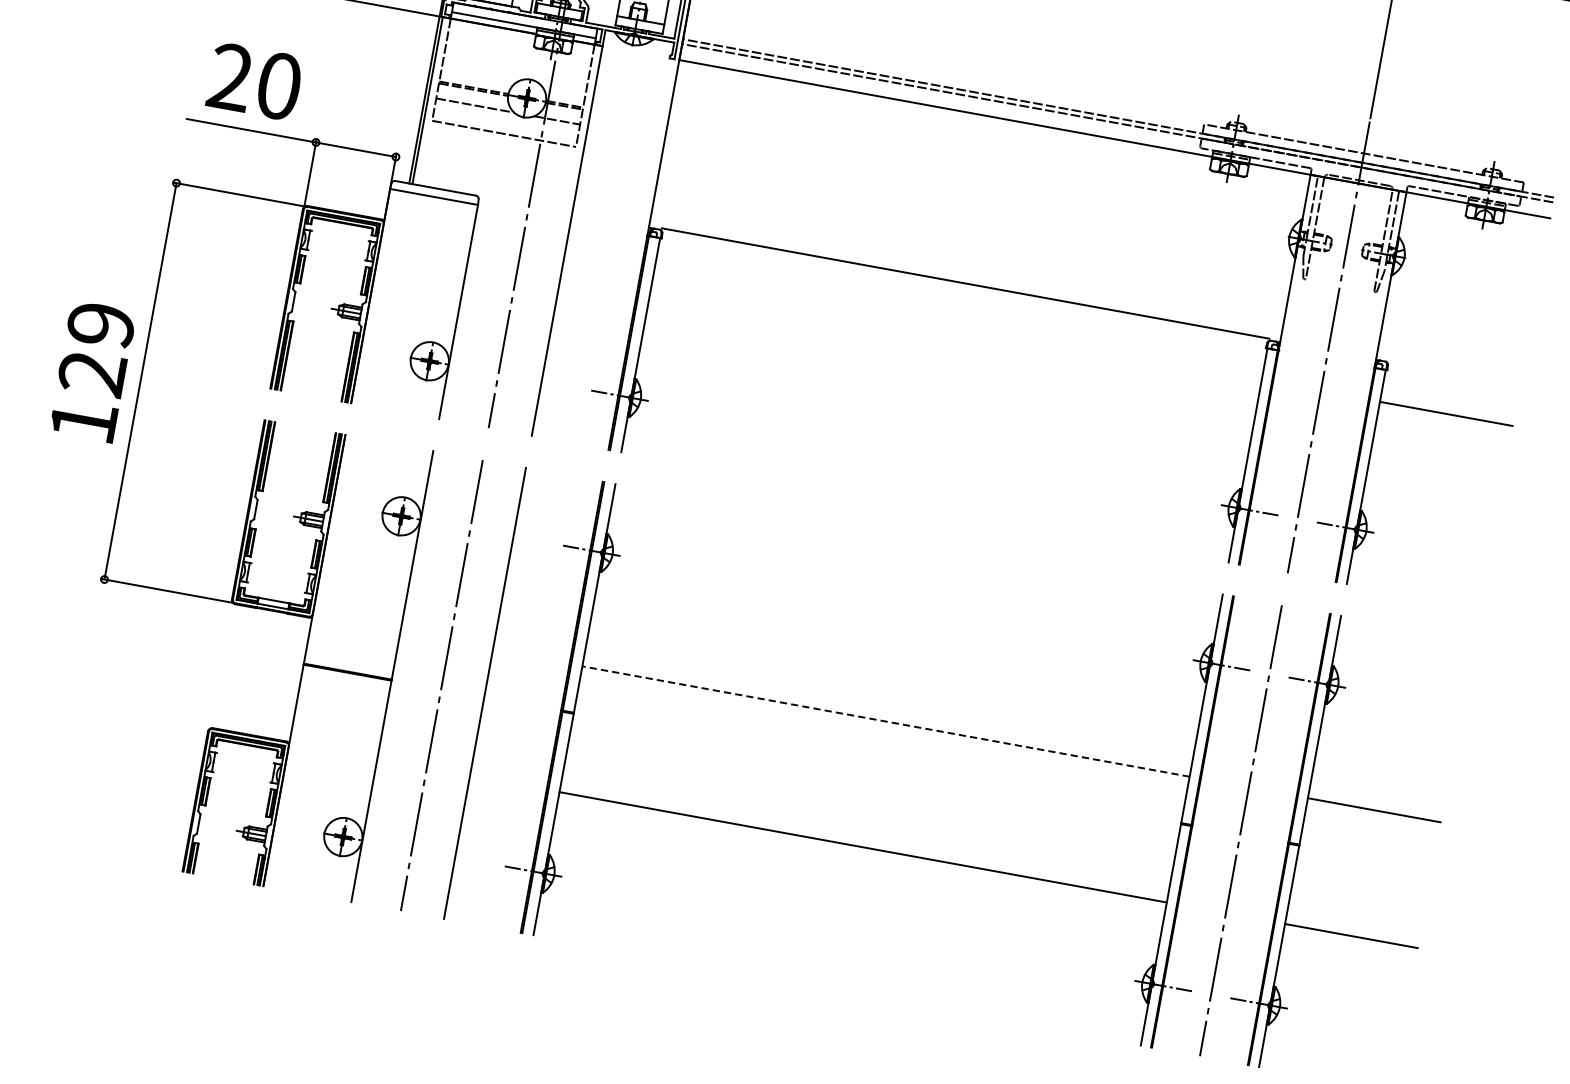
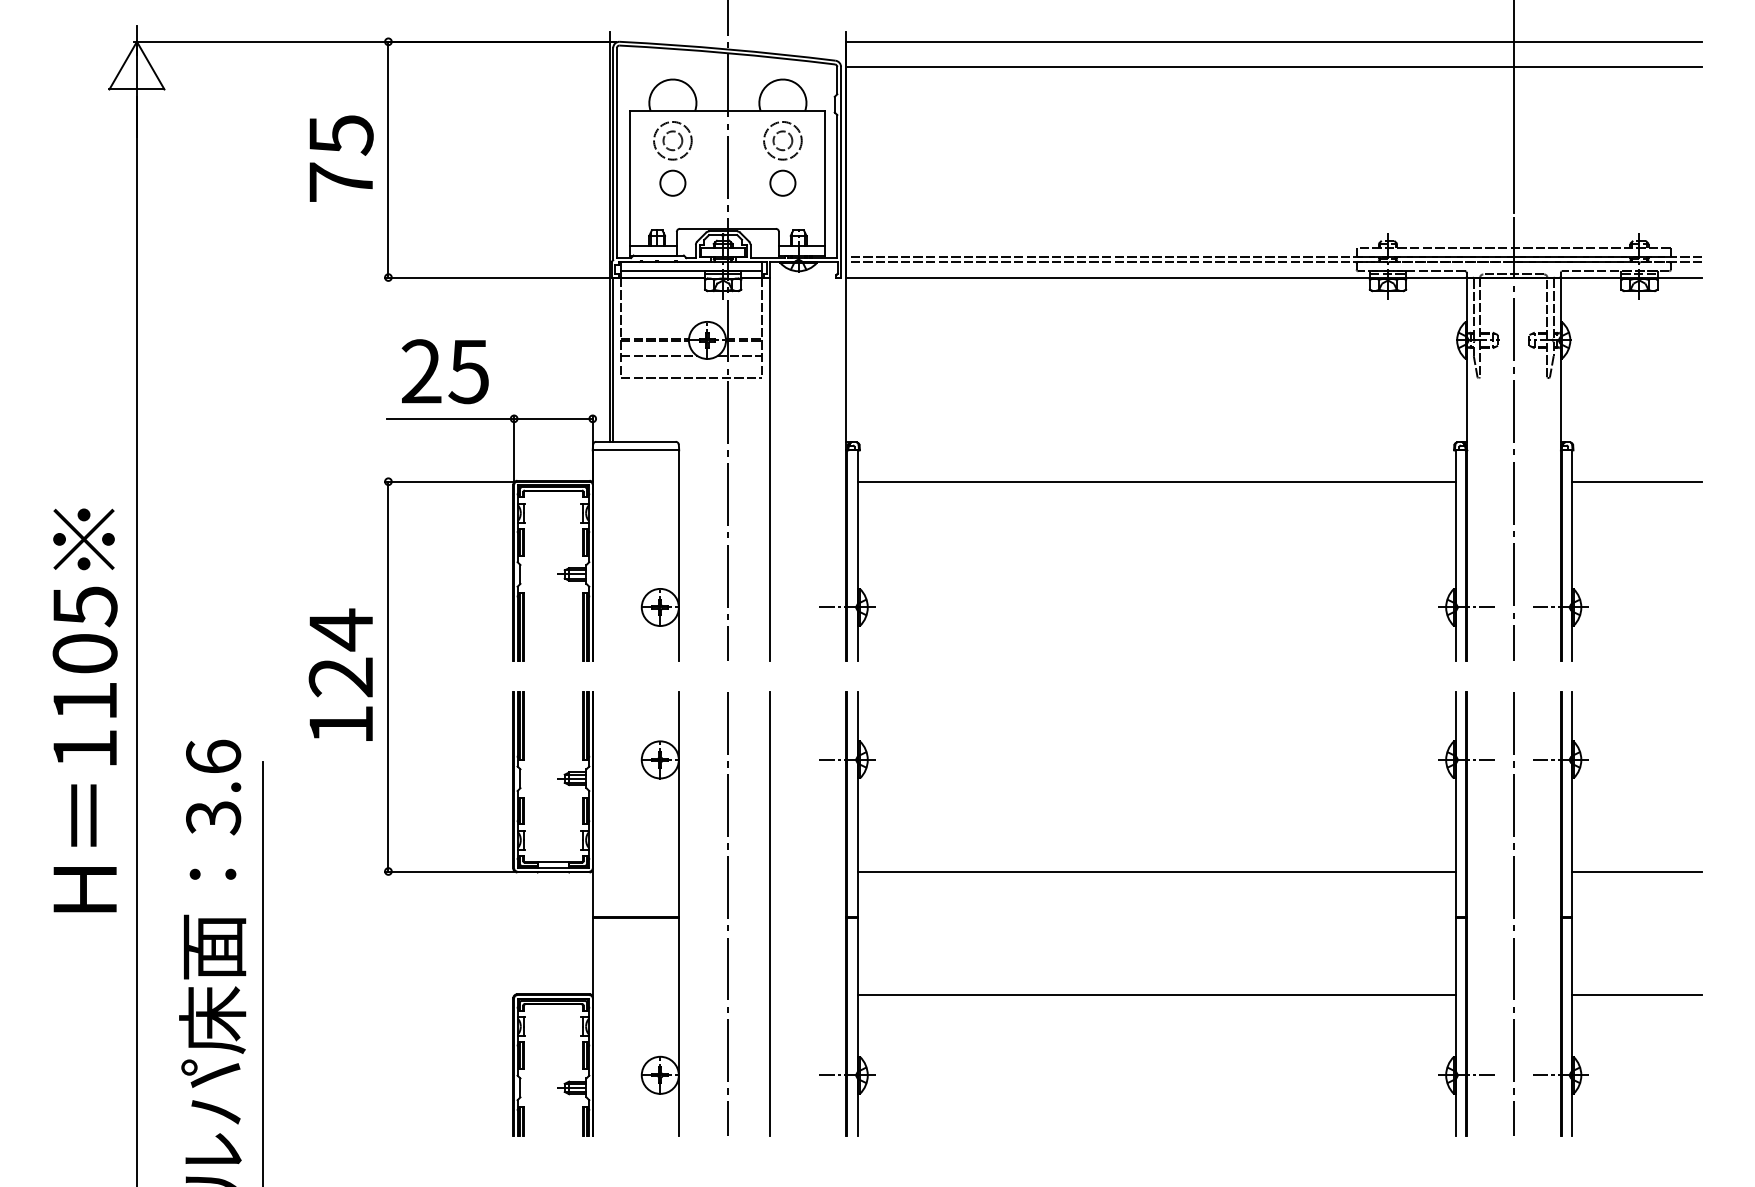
text: (278, 85) -> (468, 371), 20 -> 25
line: (965, 283) -> (1156, 481), moved
text: (100, 324) -> (340, 629), 129 -> 124
line: (885, 721) -> (1156, 871), dashed -> solid

